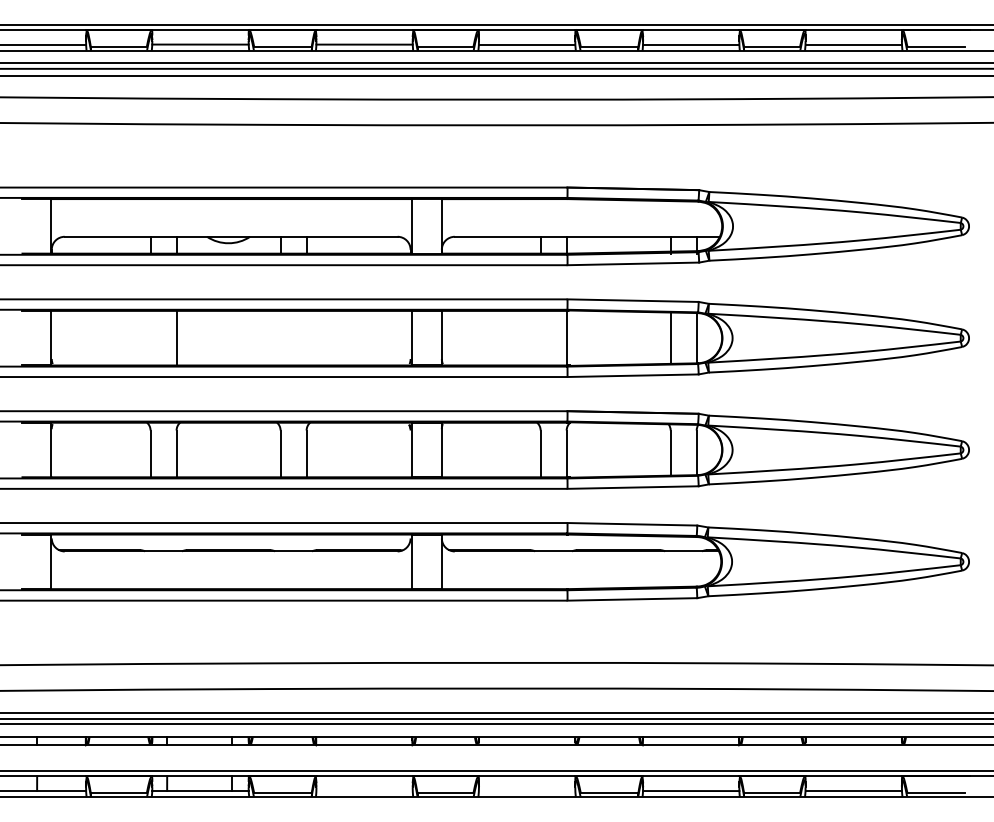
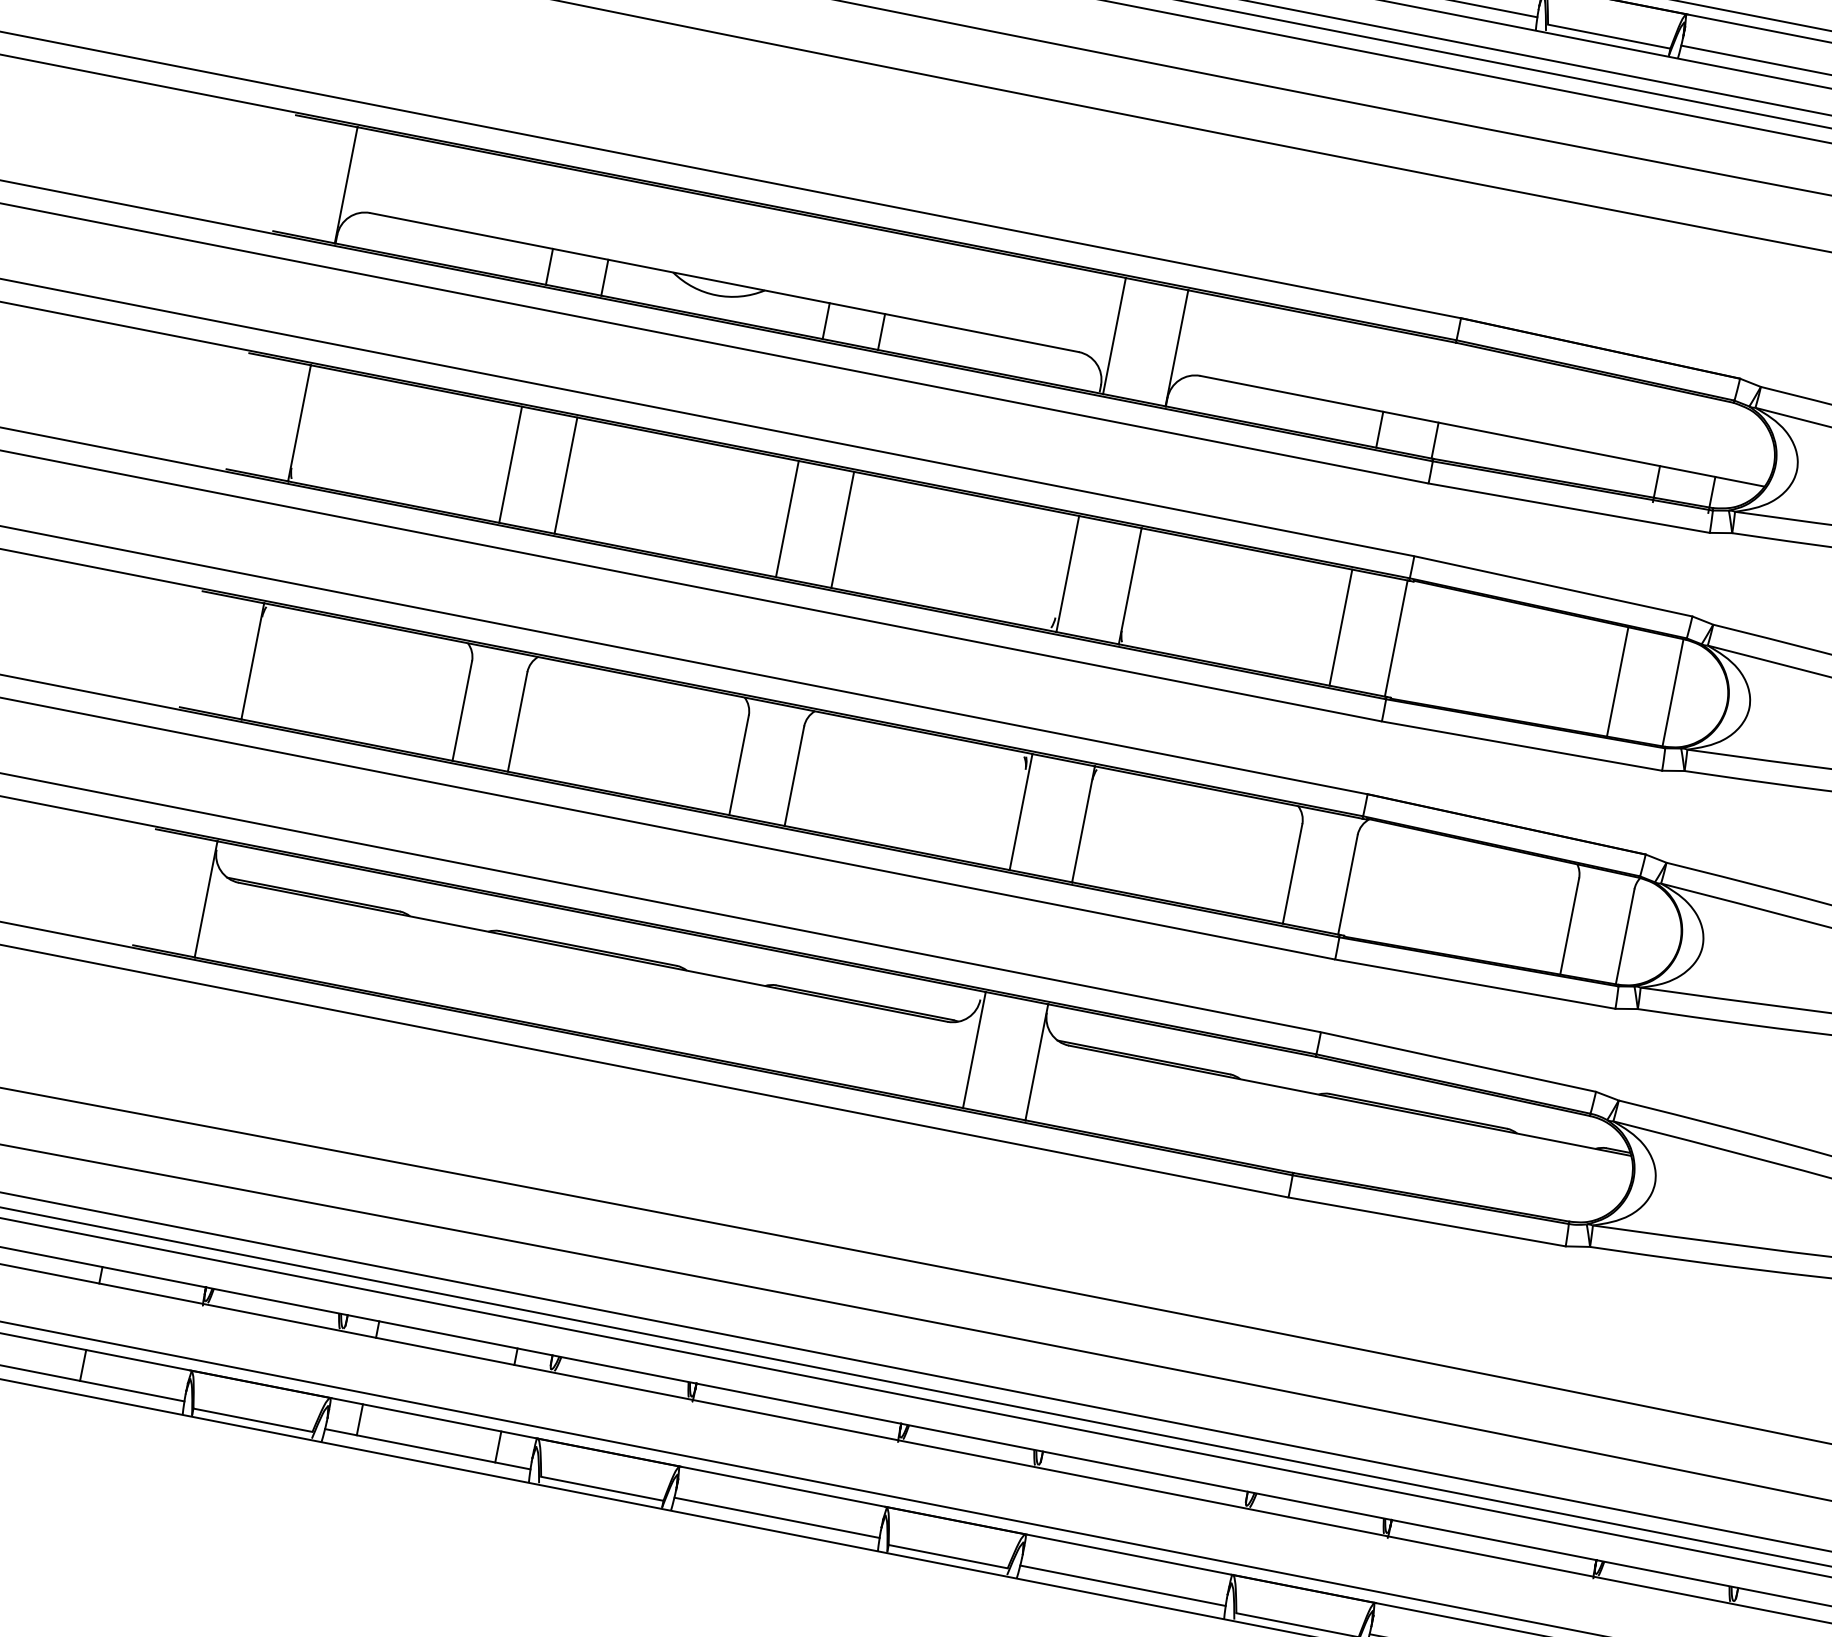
line: (150, 337) -> (510, 463), added
line: (280, 337) -> (787, 517), added
line: (306, 337) -> (842, 528), added
line: (540, 337) -> (1340, 626), added
line: (364, 790) -> (777, 1516), added
line: (526, 790) -> (1121, 1584), added

